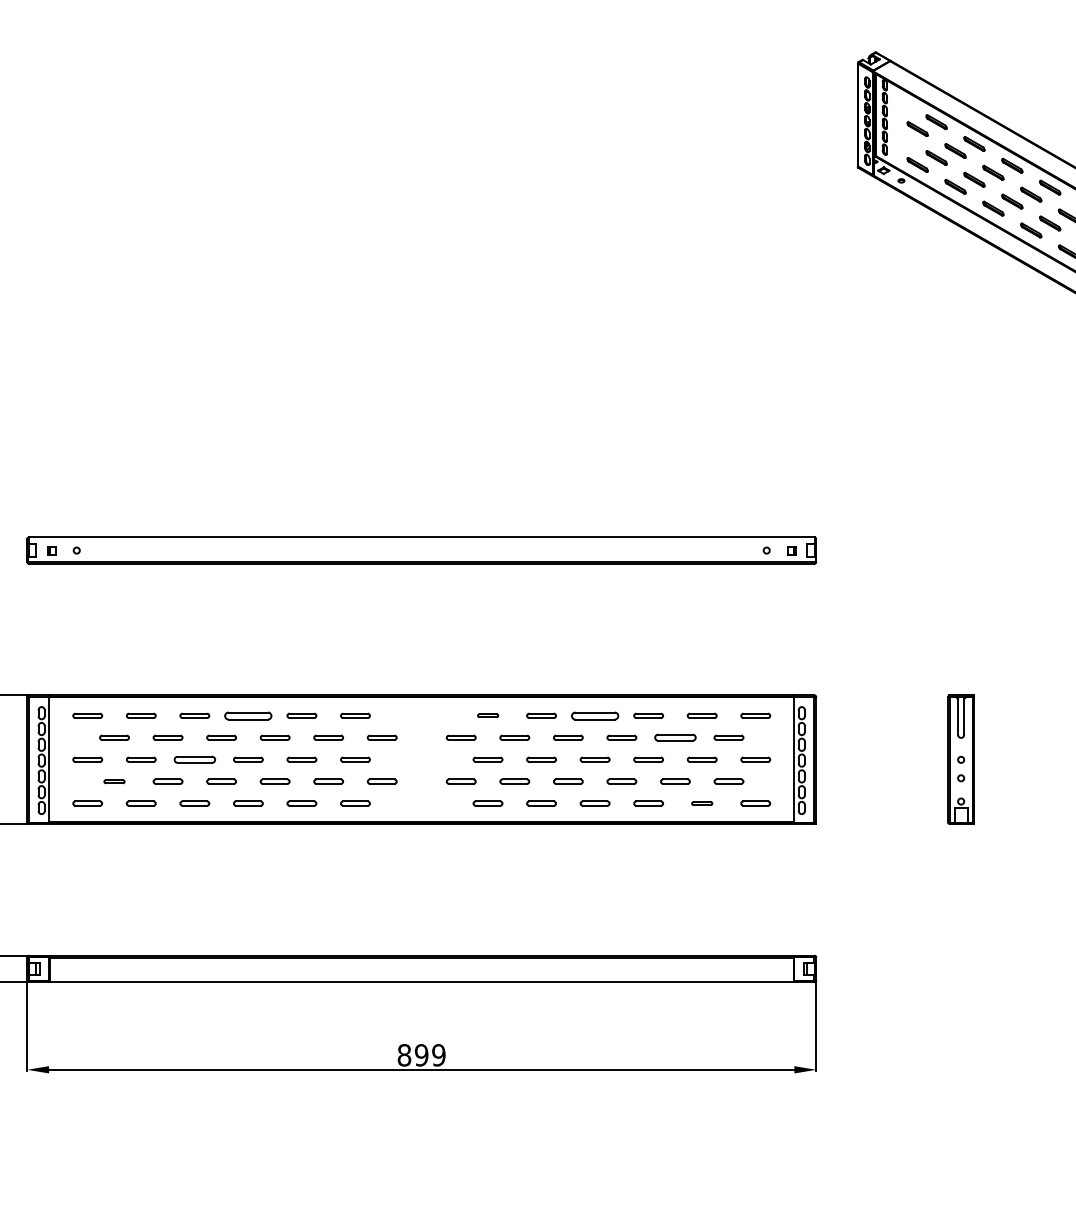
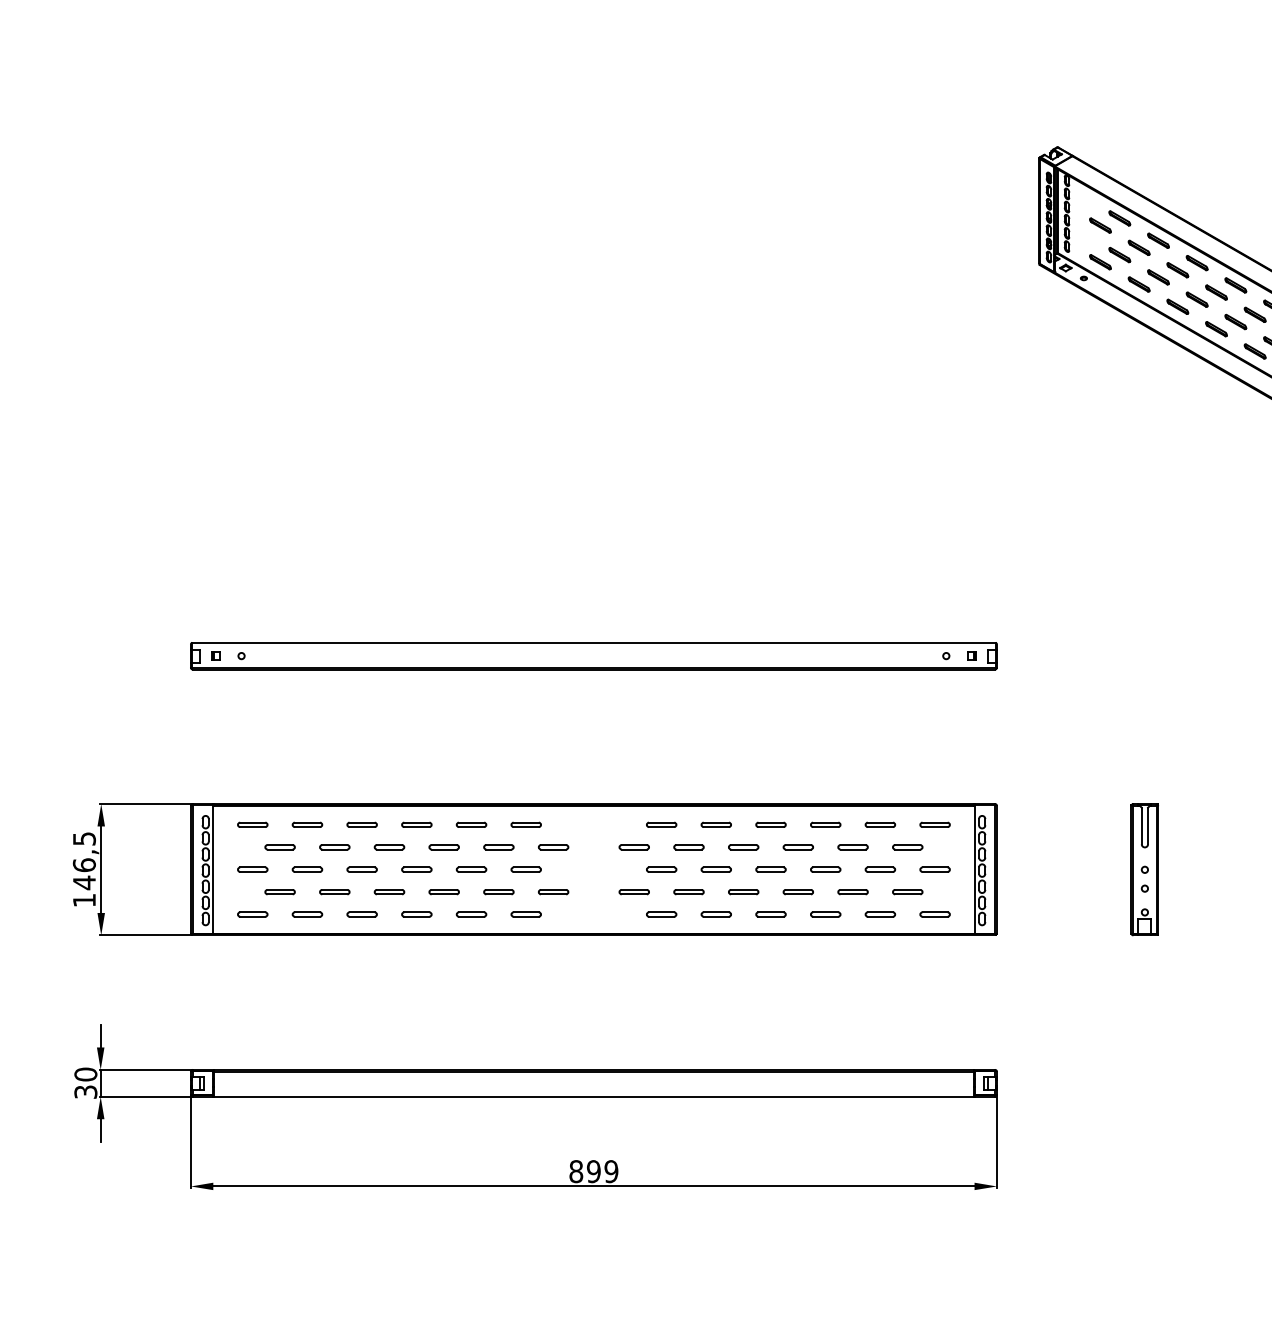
part: (248, 715) -> (416, 824), size x0.62
part: (487, 715) -> (661, 824), size x1.43
part: (594, 715) -> (770, 824), size x0.62
part: (674, 737) -> (852, 847), size x0.71
part: (194, 759) -> (361, 869), size x0.71
part: (113, 782) -> (279, 892), size x1.43
part: (702, 803) -> (880, 914), size x1.43

